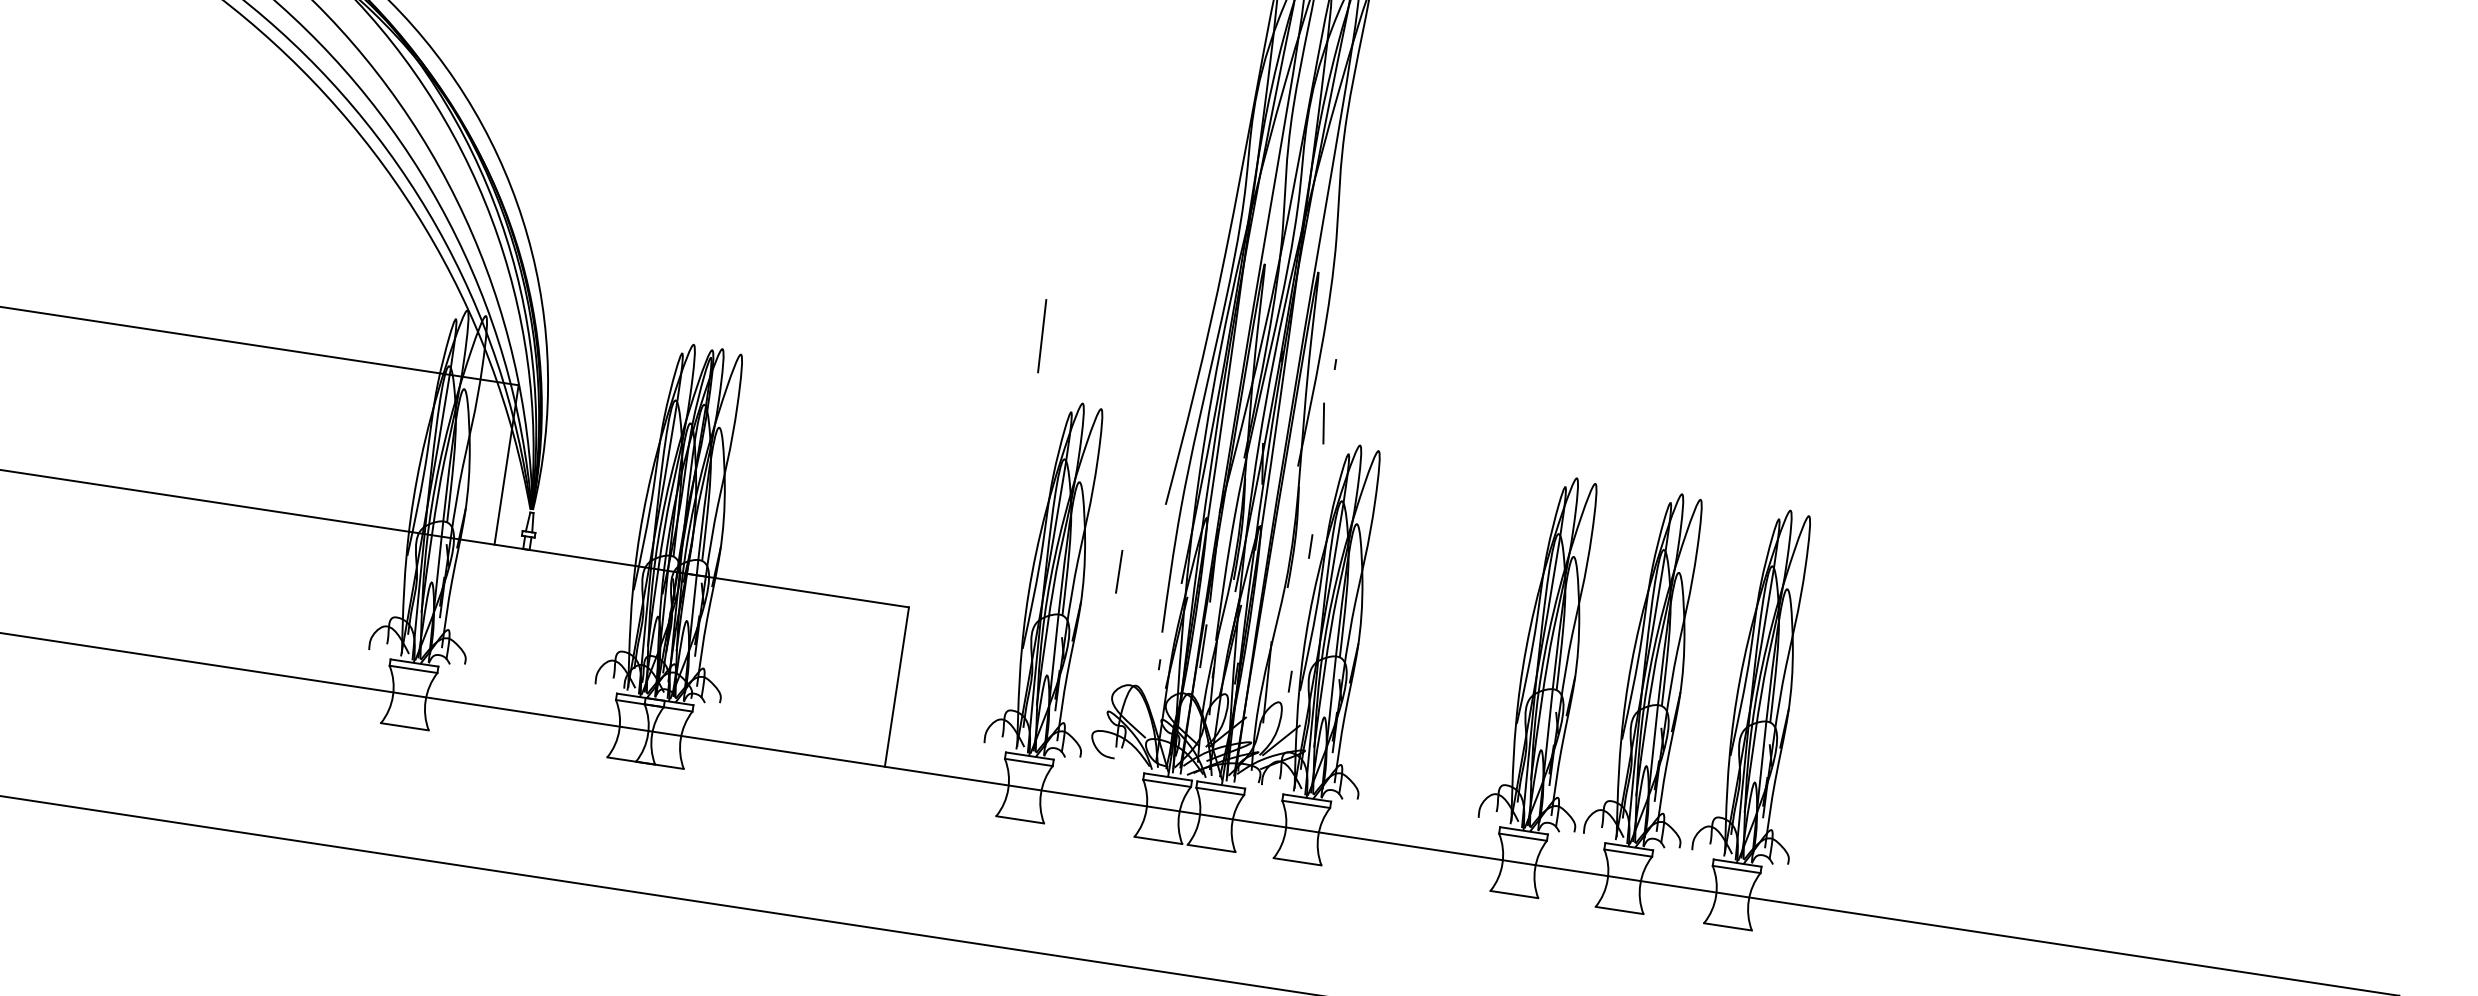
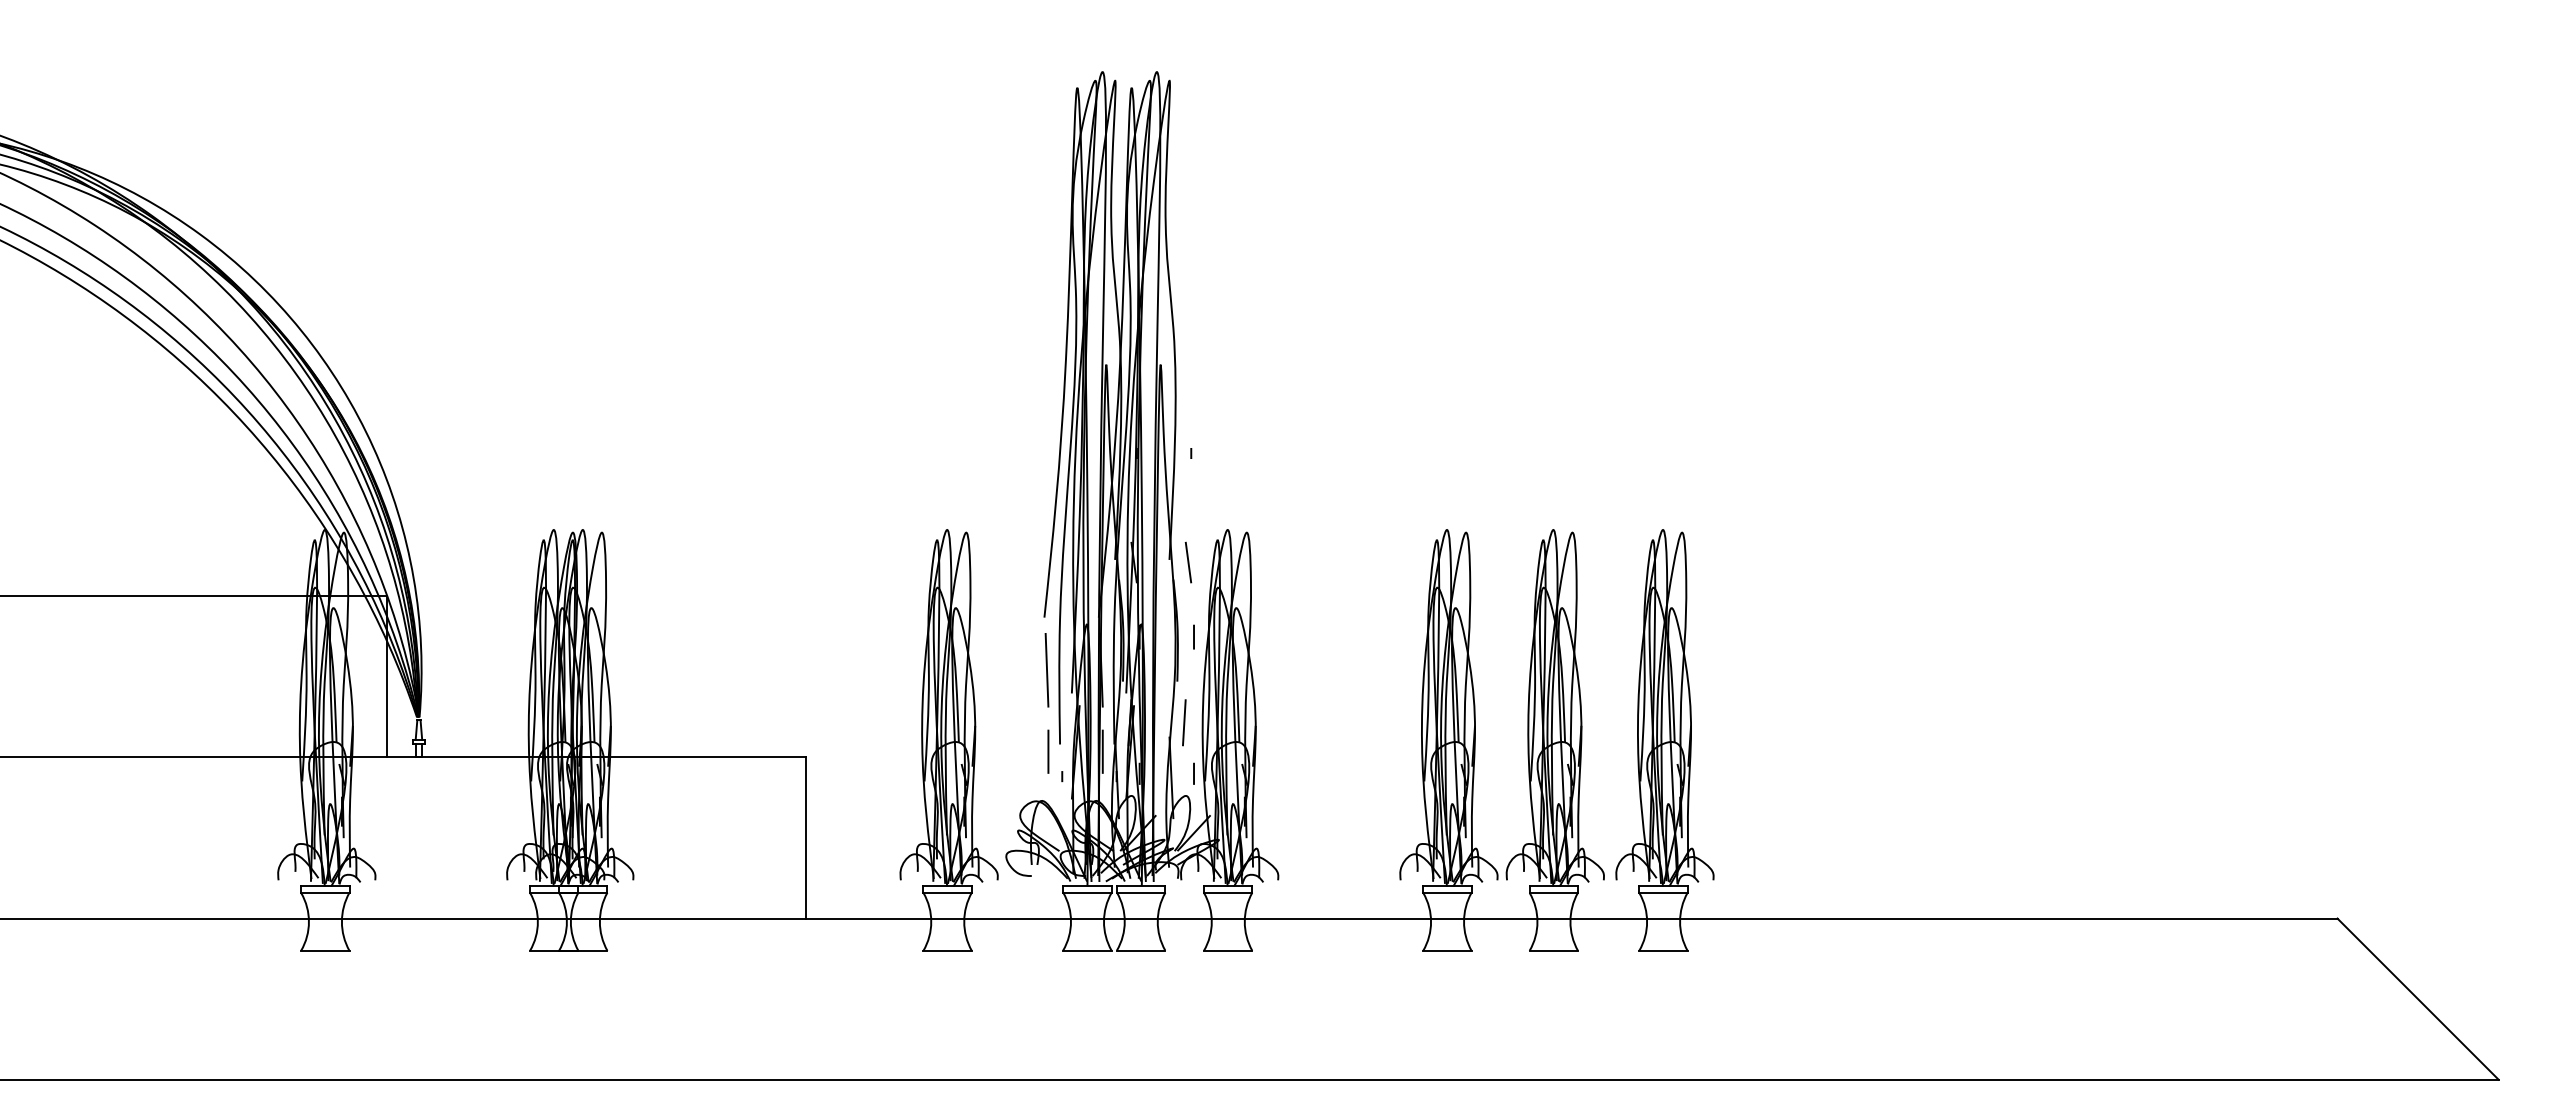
line: (1041, 336) -> (1046, 670), moved
line: (1323, 423) -> (1188, 562), moved
line: (1119, 571) -> (1048, 751), moved
line: (1288, 629) -> (1184, 722), added

